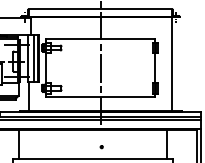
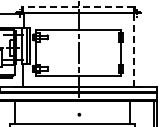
line: (100, 9) -> (78, 7), solid -> dashed
line: (172, 63) -> (134, 49), solid -> dashed

